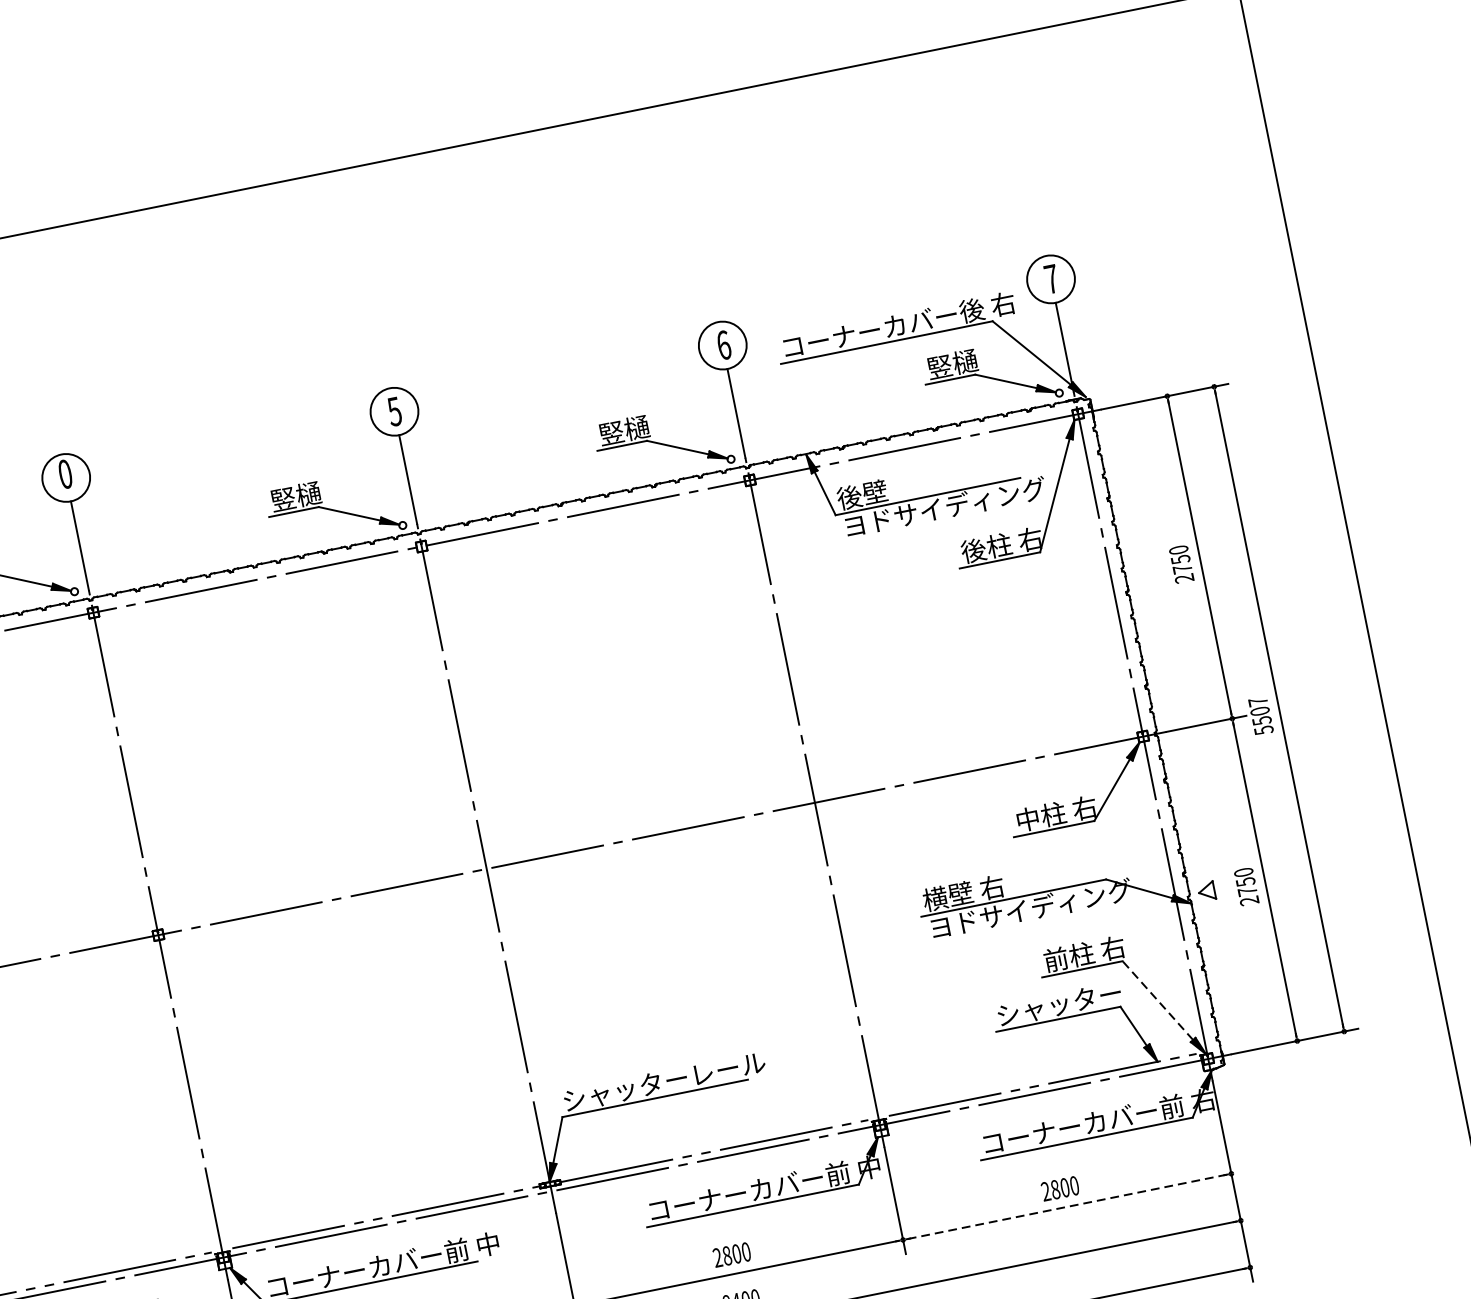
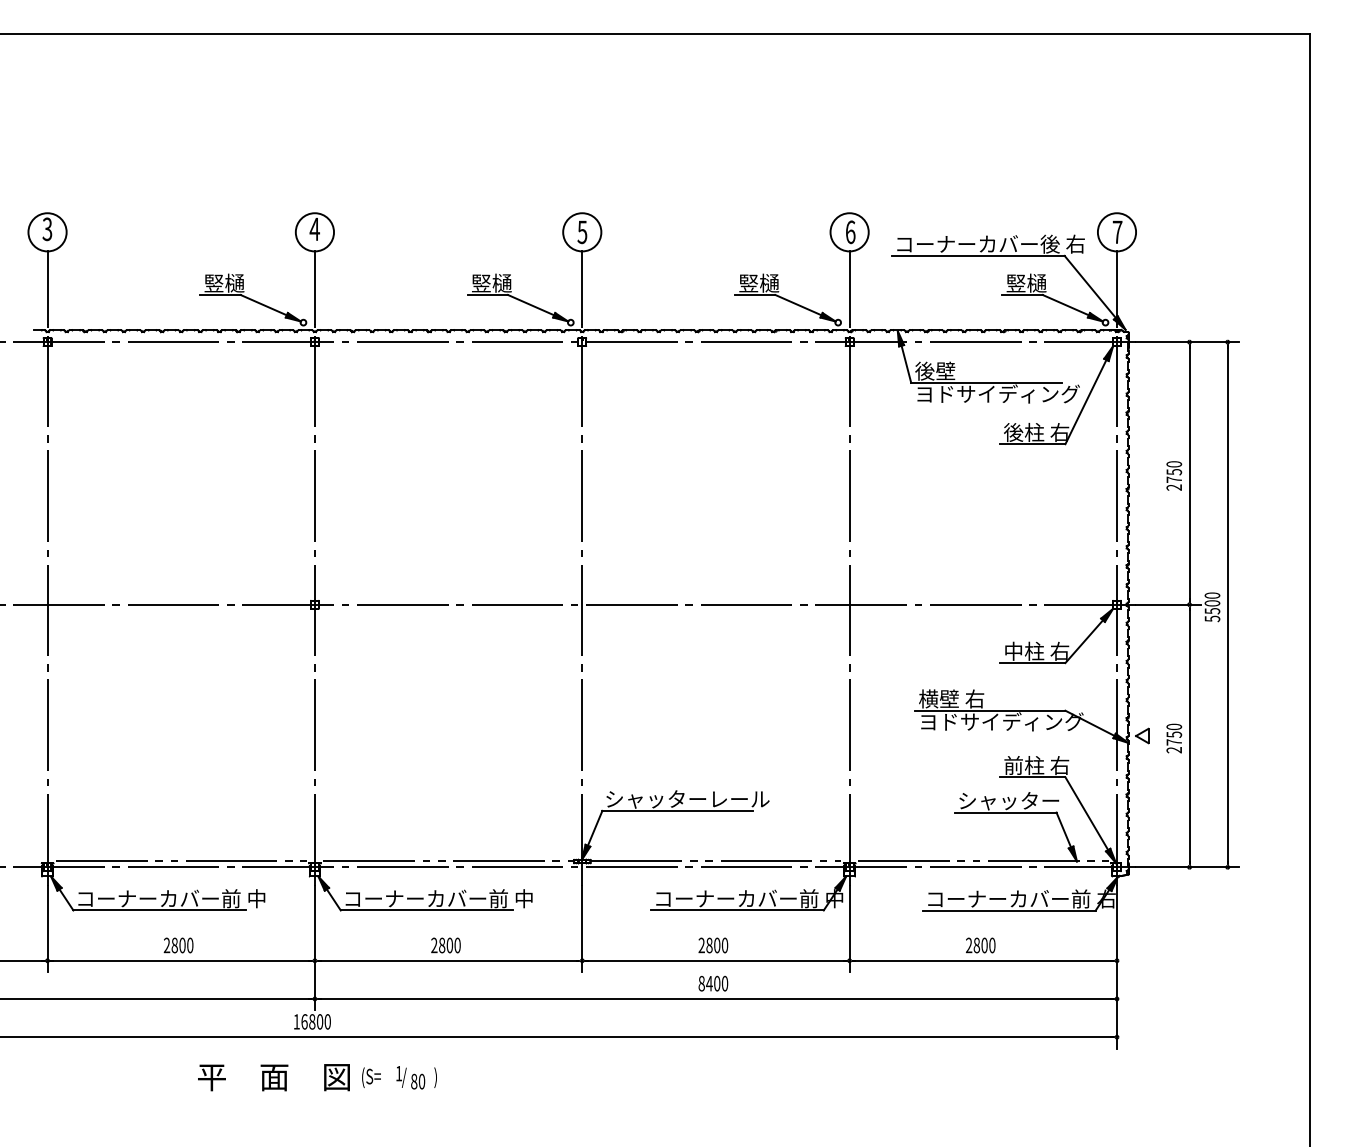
text: (65, 474) -> (314, 229), 0 -> 4
text: (1258, 701) -> (1212, 595), 5507 -> 5500
line: (1157, 1000) -> (1086, 813), dashed -> solid
line: (1067, 1206) -> (983, 960), dashed -> solid

